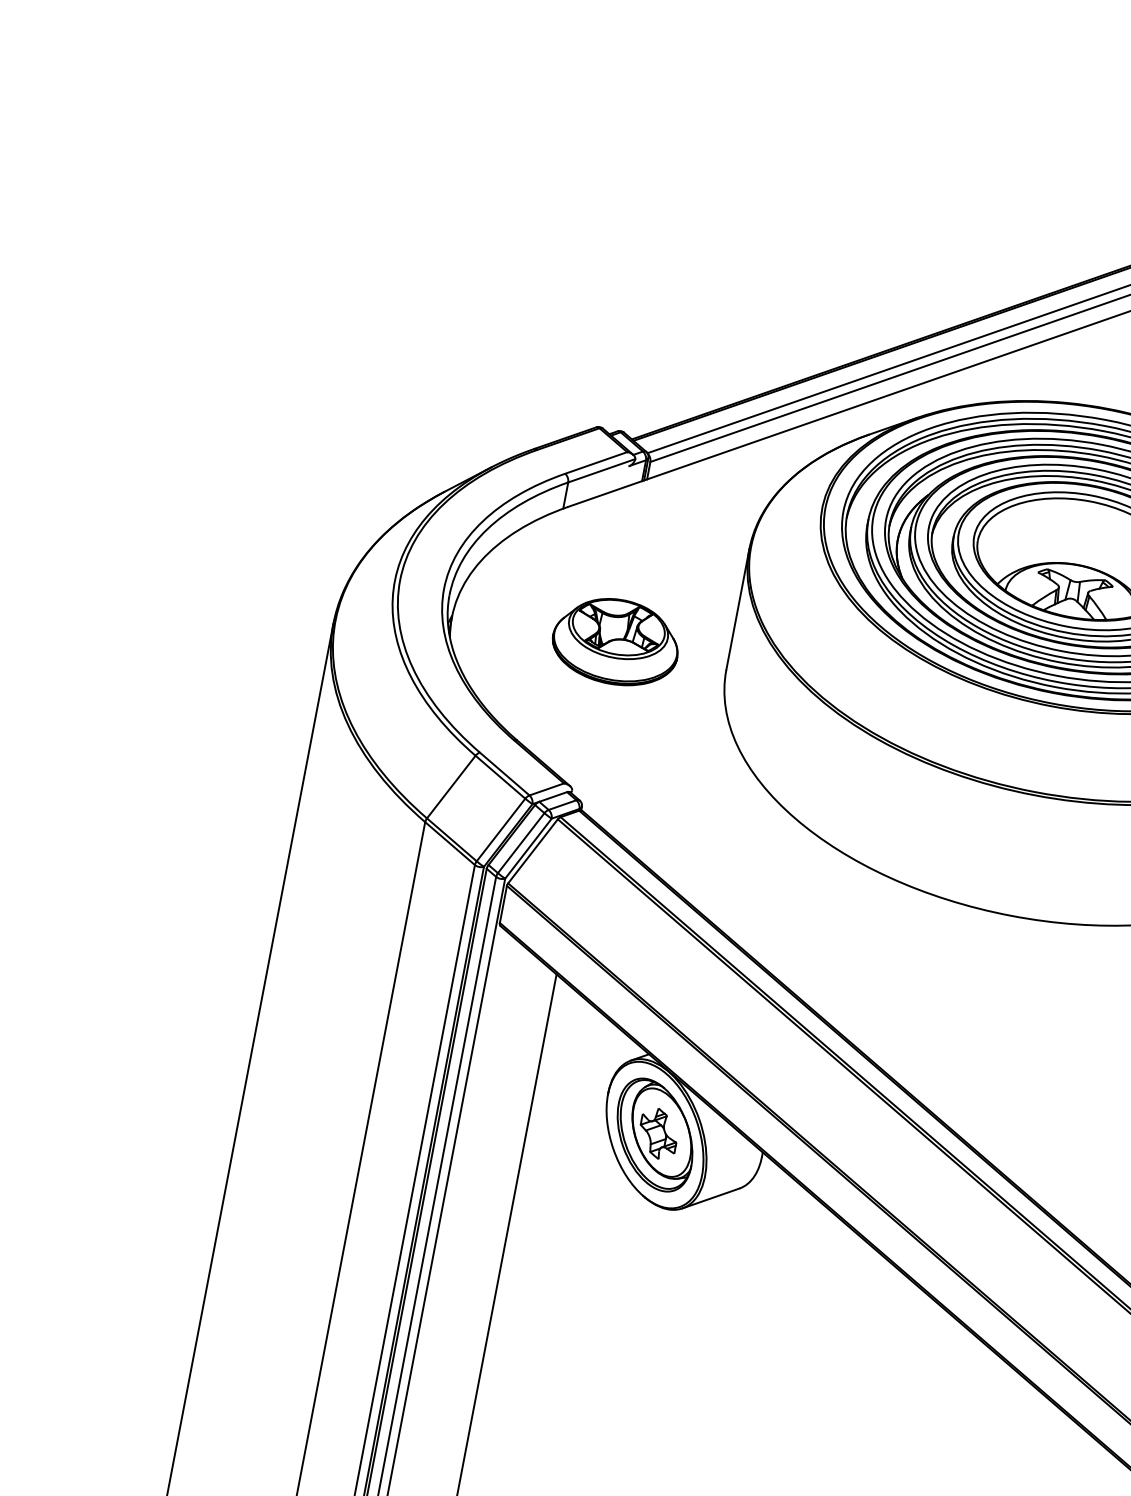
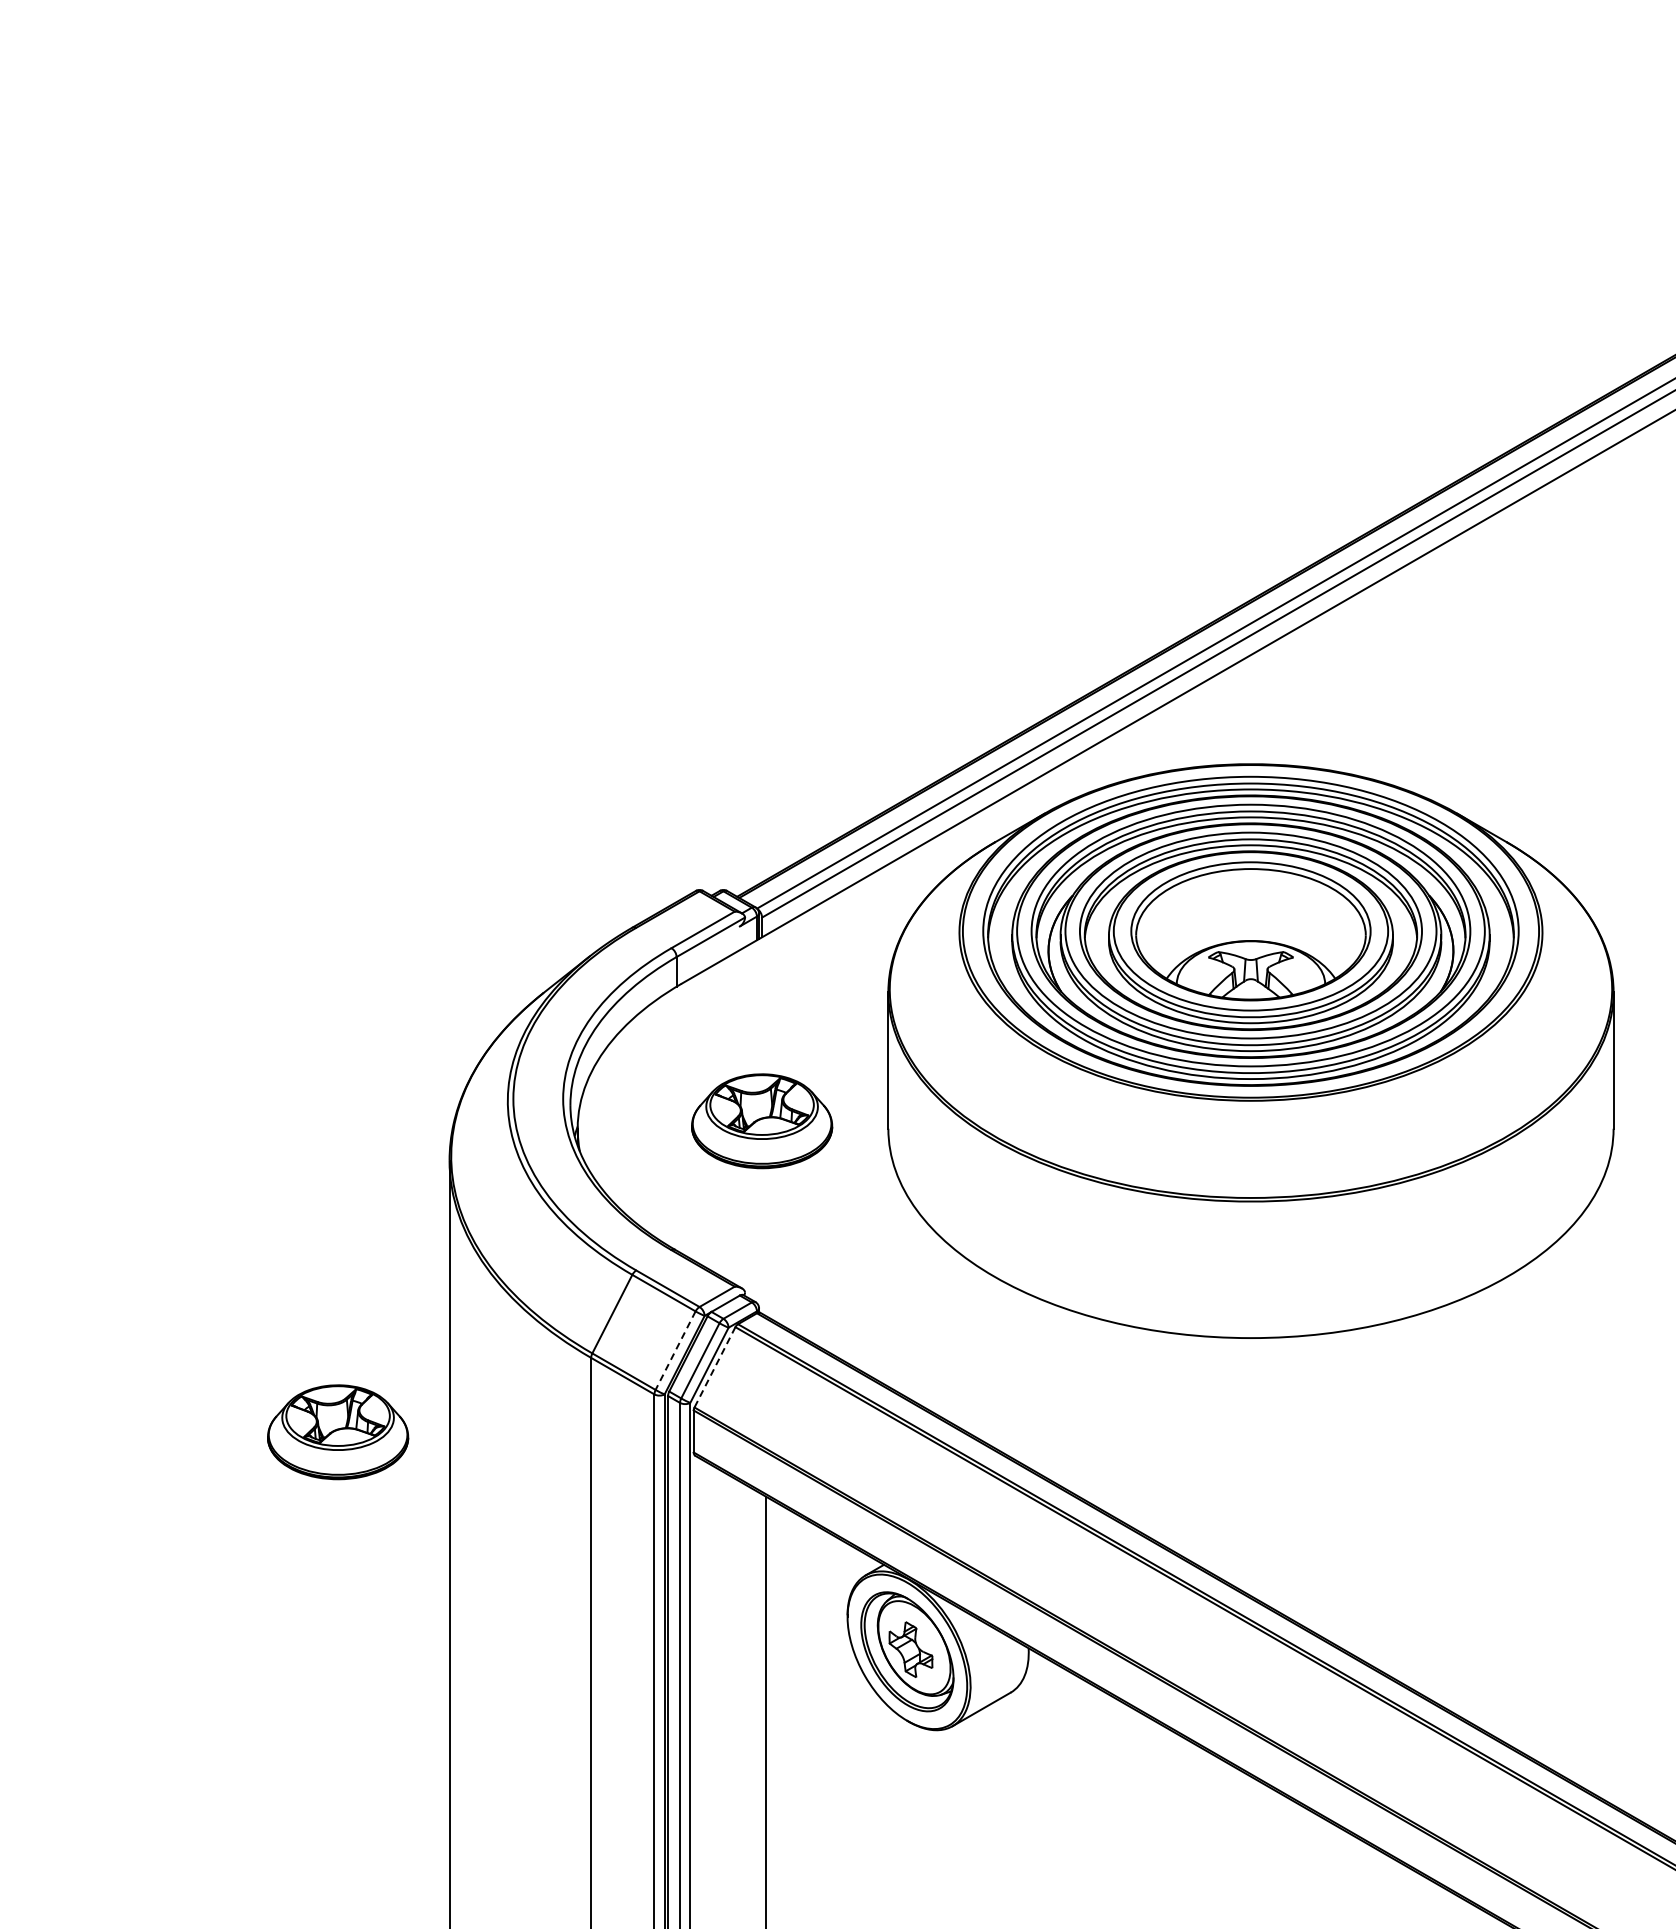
line: (500, 830) -> (675, 1351), solid -> dashed
part: (189, 845) -> (338, 1432), added
line: (532, 851) -> (714, 1367), solid -> dashed

